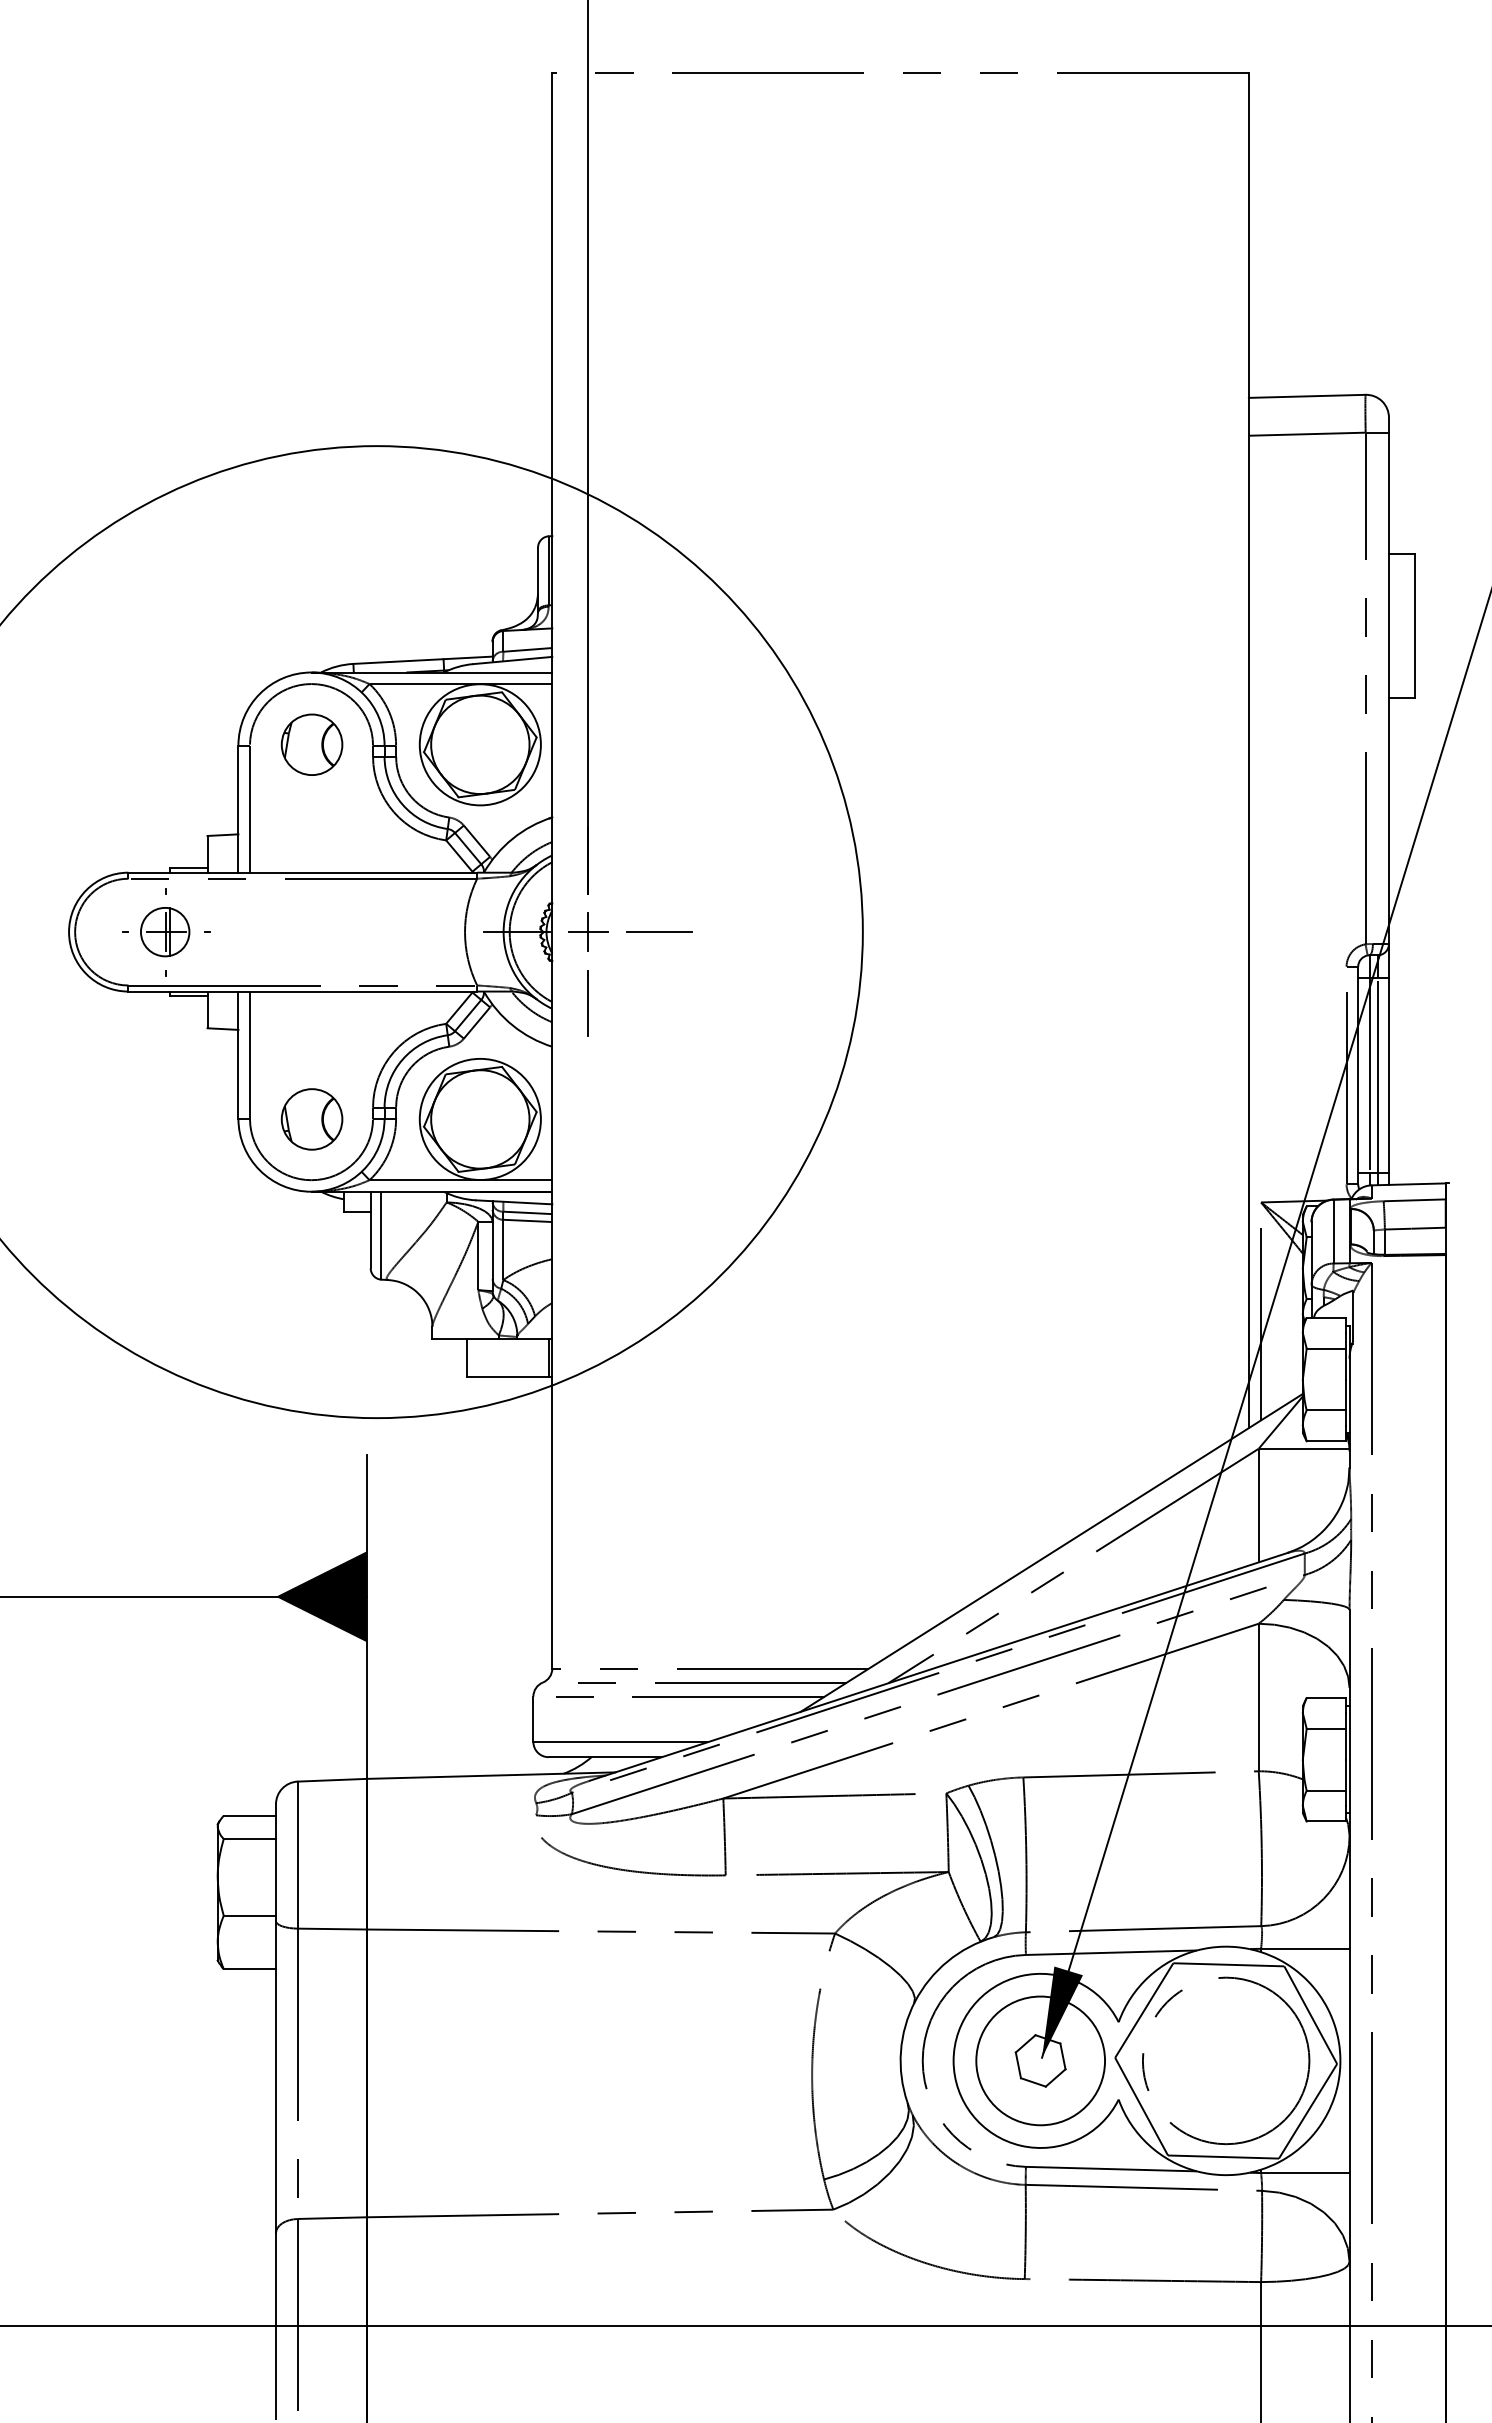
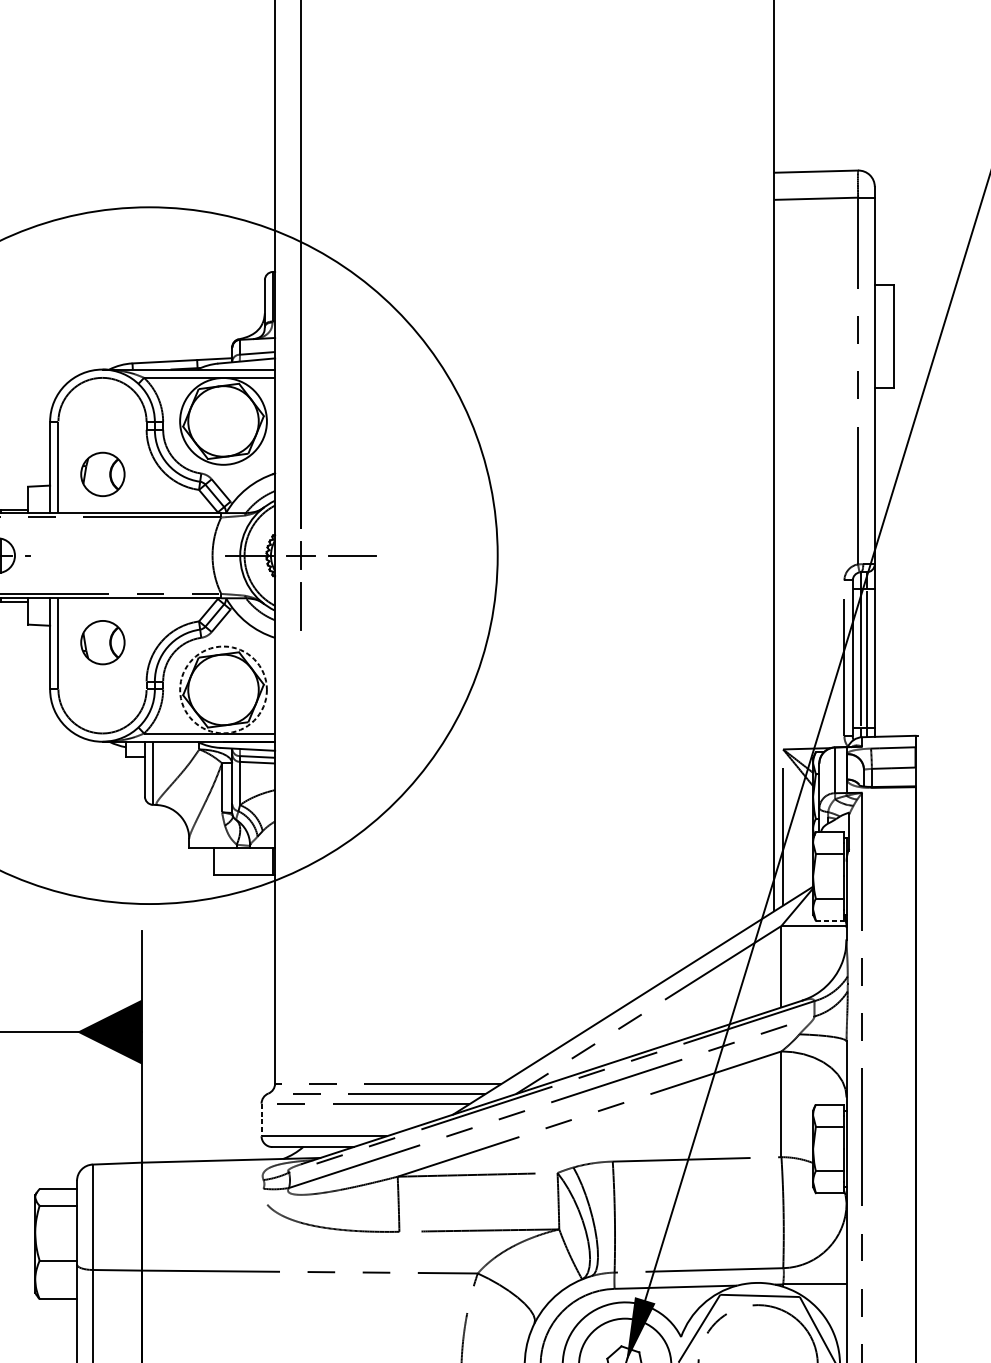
part: (311, 744) -> (102, 474), moved
part: (311, 1119) -> (102, 642), moved
circle: (479, 1119) -> (222, 689), solid -> dashed
line: (1326, 1441) -> (830, 920), solid -> dashed
line: (533, 1719) -> (261, 1120), solid -> dashed

